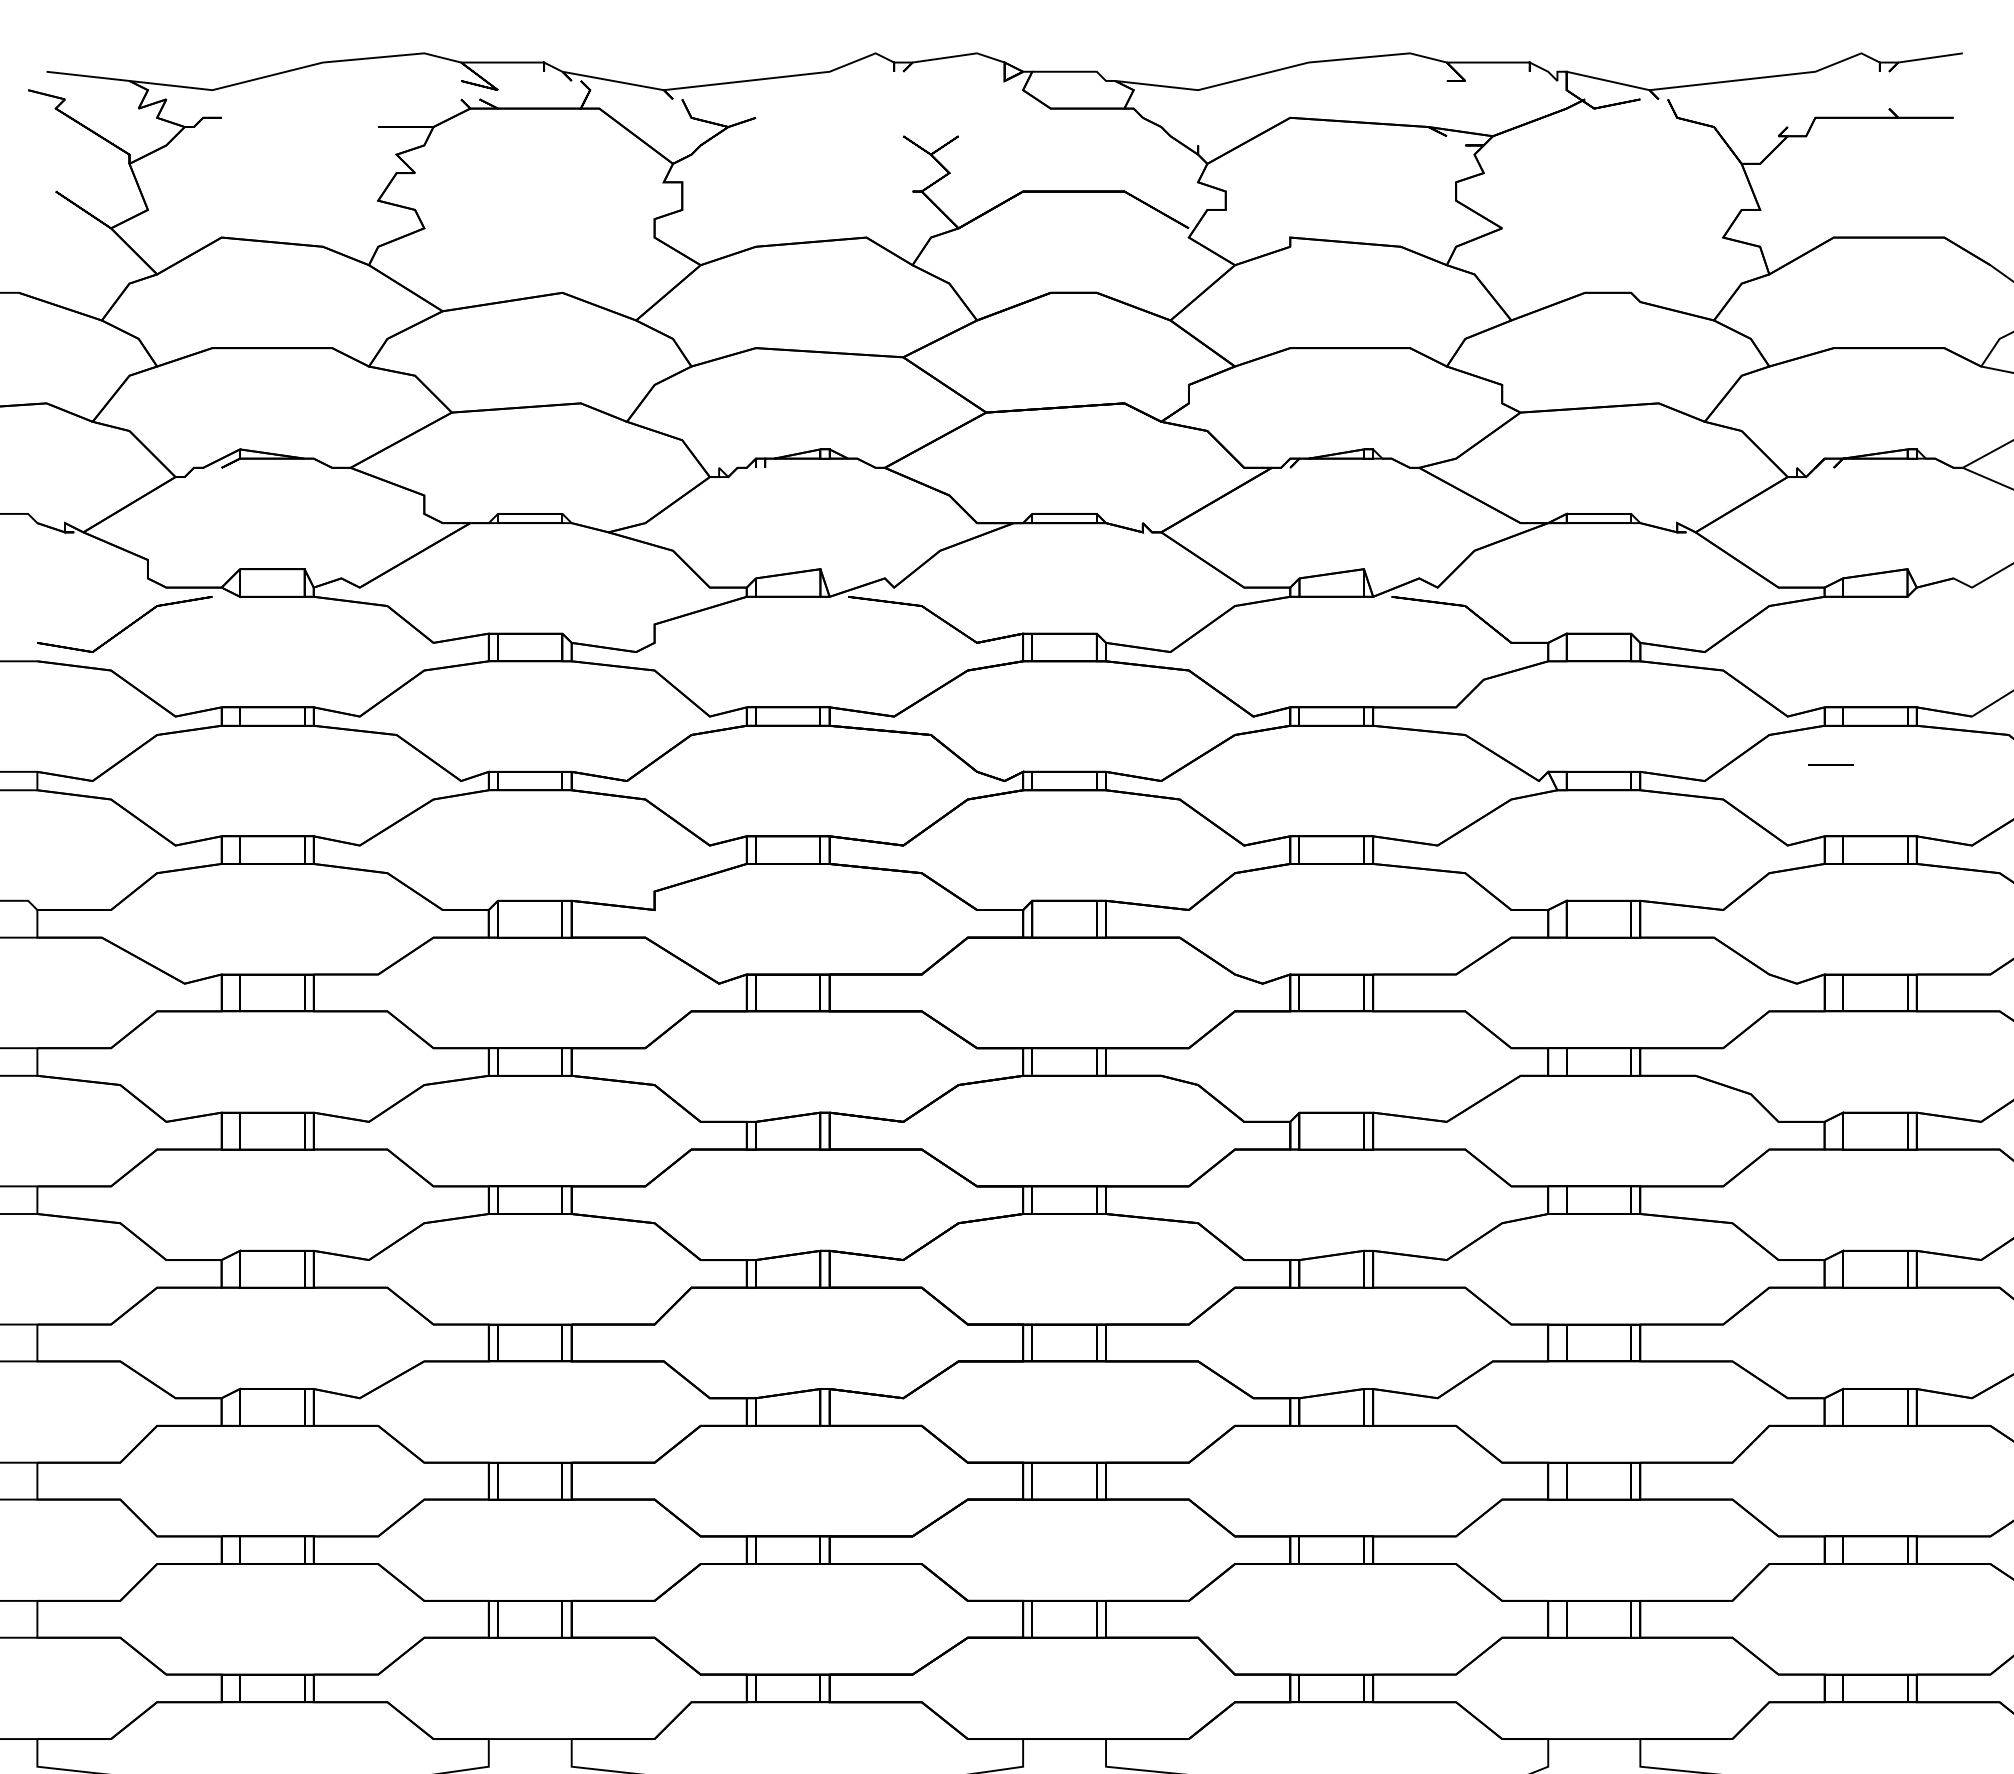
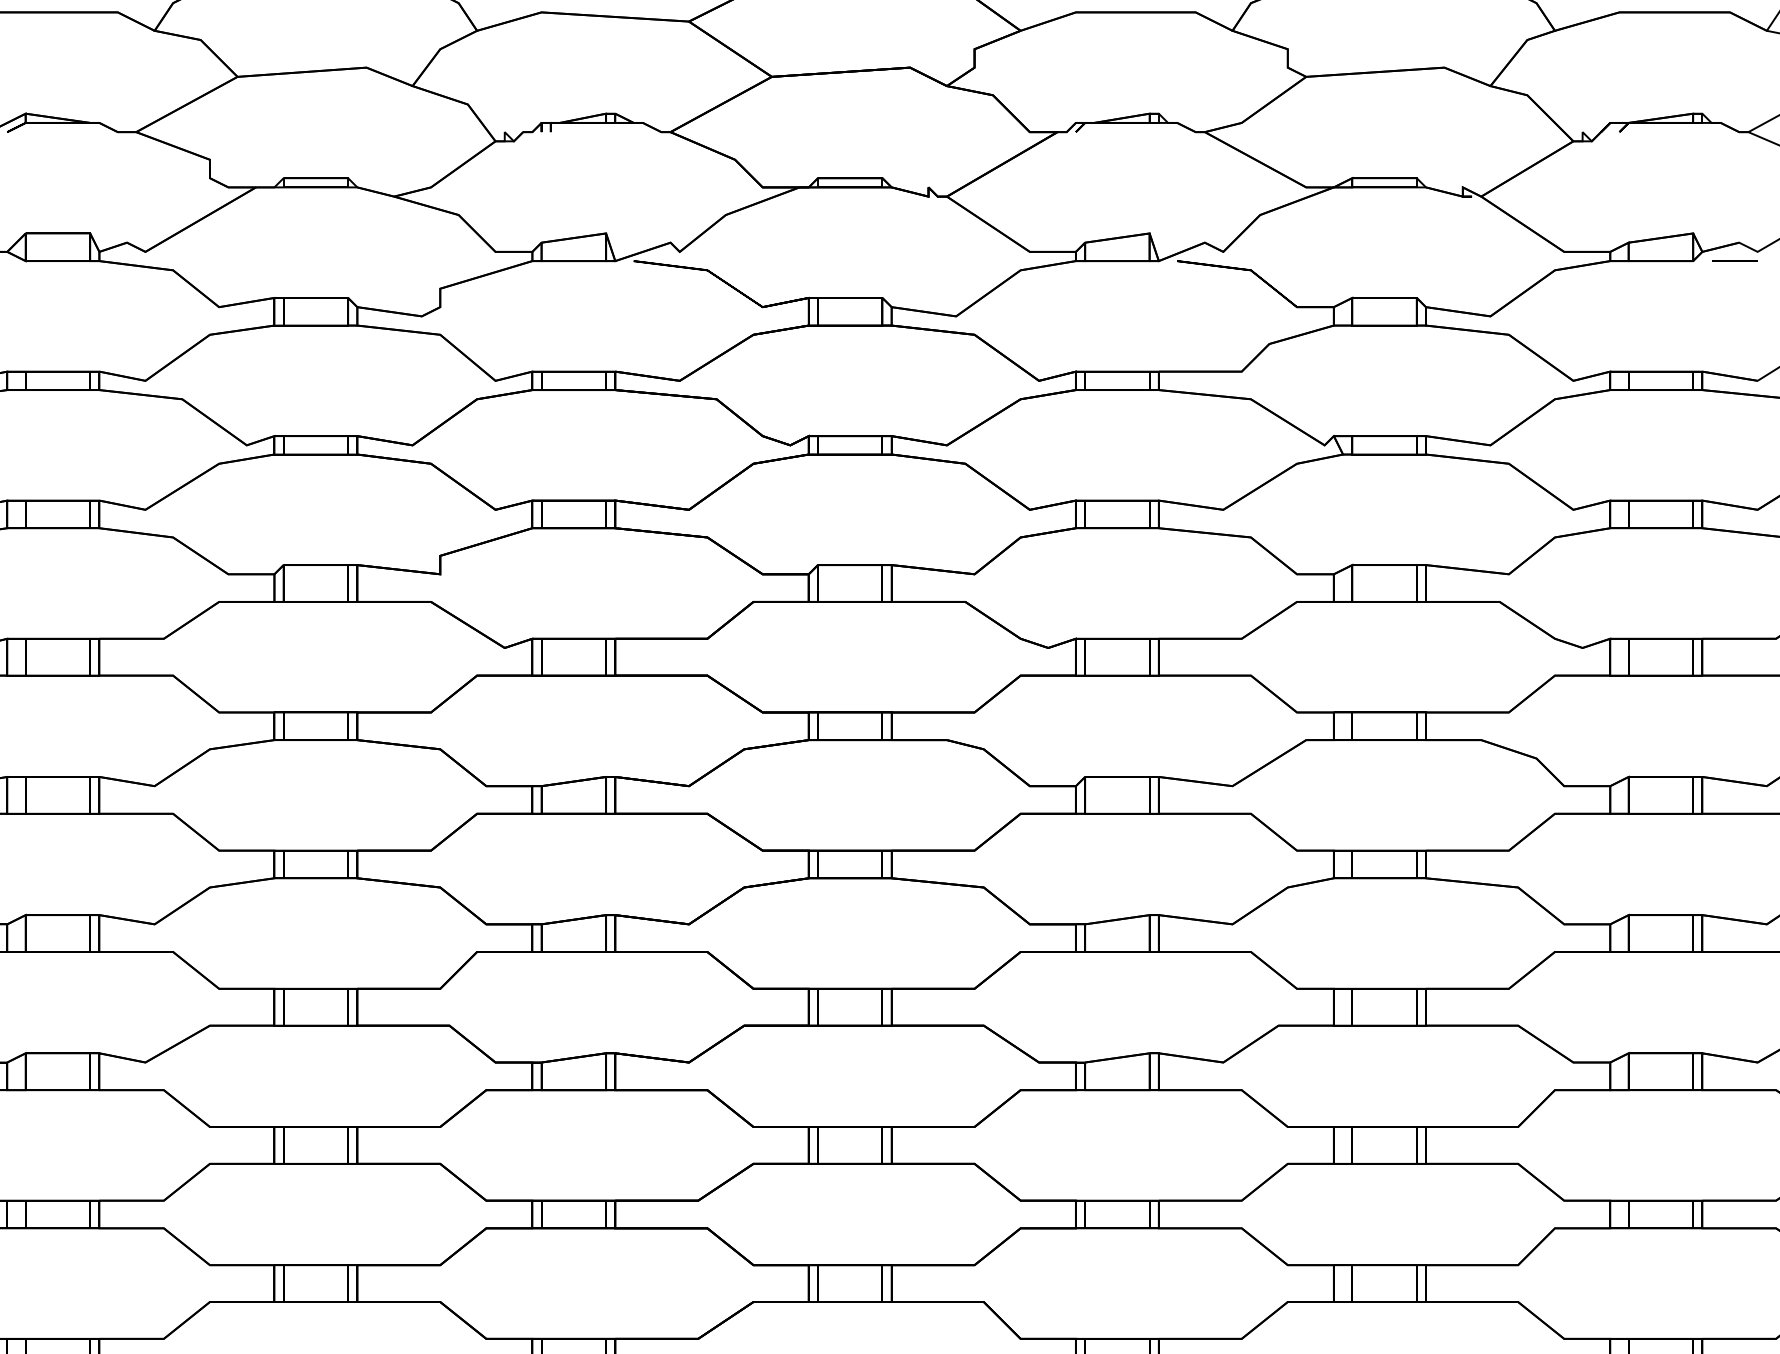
line: (1830, 764) -> (1734, 260), moved

